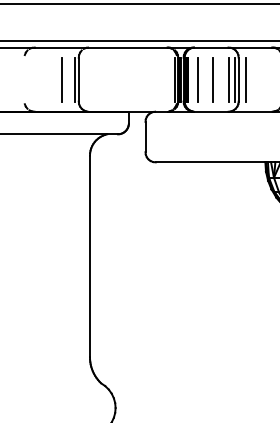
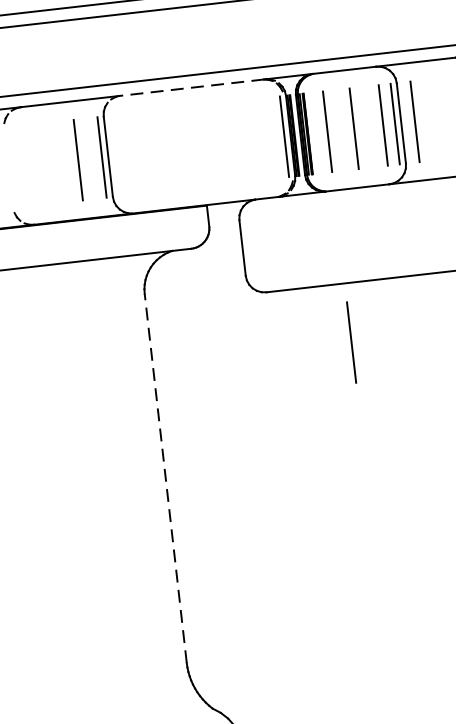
line: (127, 47) -> (190, 87), solid -> dashed
line: (197, 194) -> (349, 342), added
line: (89, 256) -> (164, 478), solid -> dashed

